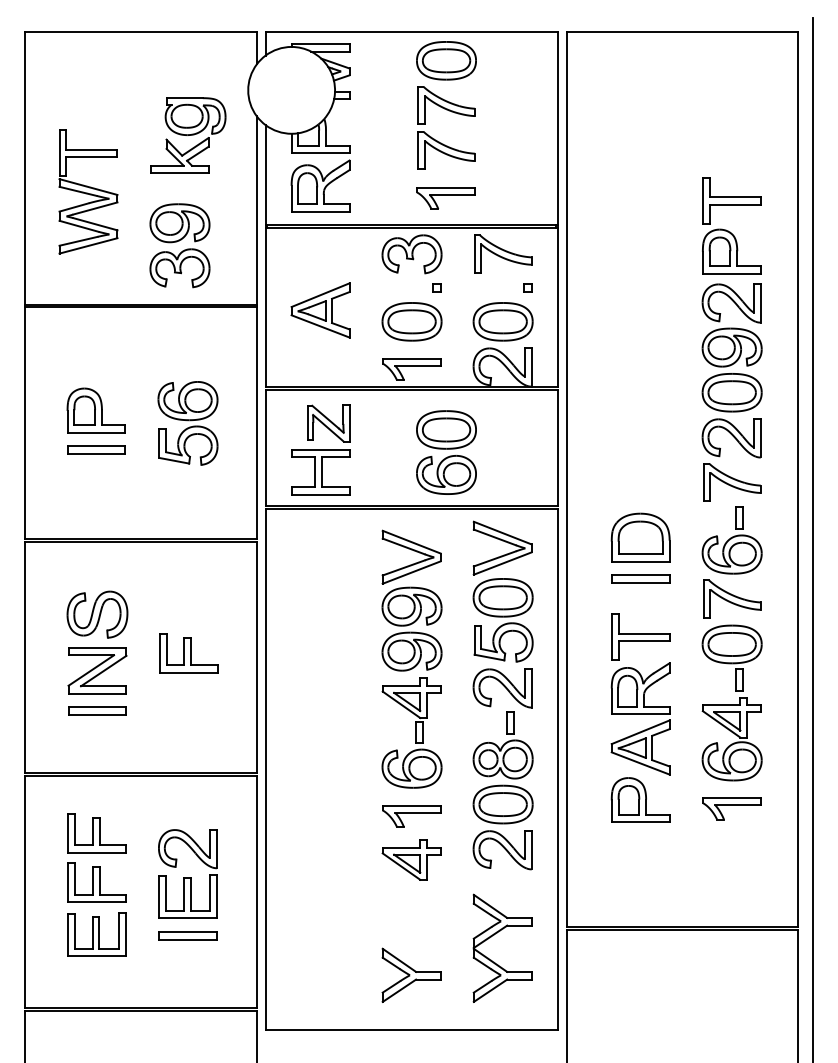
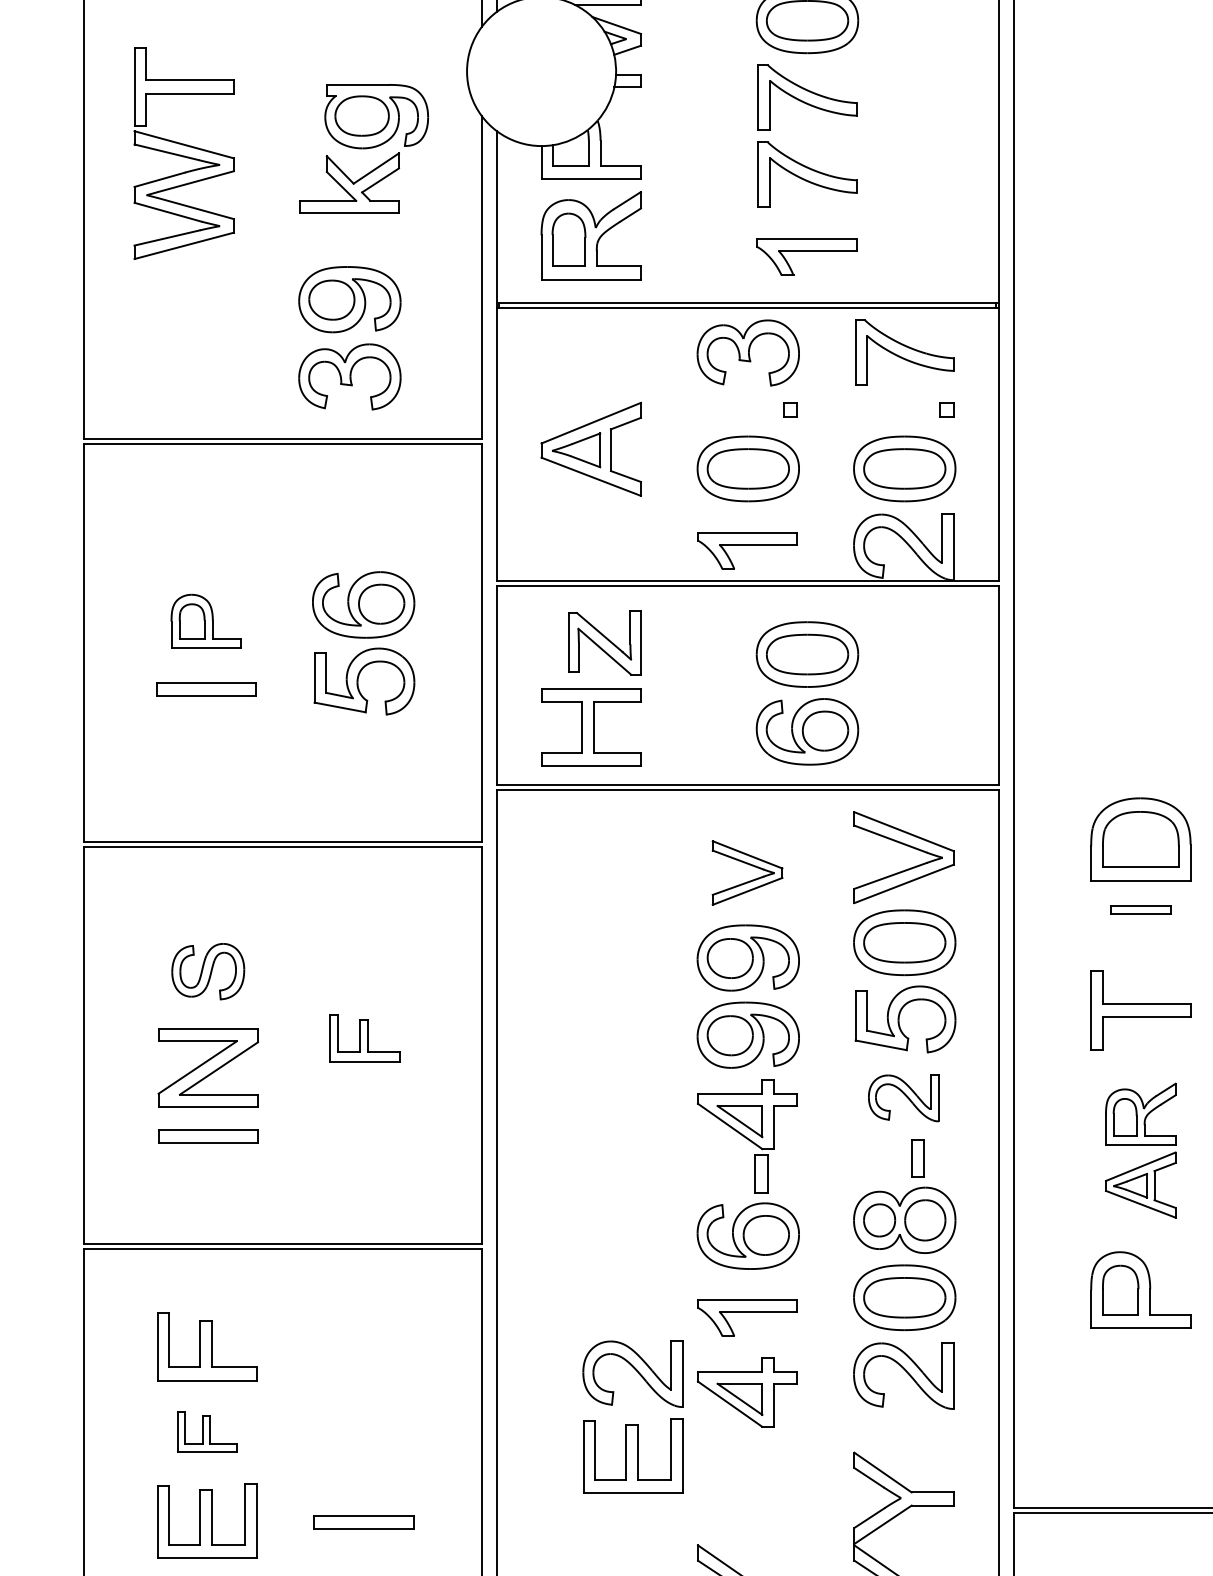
part: (88, 191) -> (184, 152), moved
part: (95, 410) -> (204, 621), size x0.7
part: (411, 556) -> (747, 871), size x0.7
part: (640, 578) -> (1140, 909), size x0.6
part: (97, 614) -> (208, 971), size x0.7
part: (188, 653) -> (364, 1038), size x0.7
part: (502, 688) -> (903, 1098), size x0.7
part: (640, 718) -> (1140, 1149), size x0.7
part: (187, 873) -> (632, 1416), moved
part: (96, 882) -> (206, 1431), size x0.6

